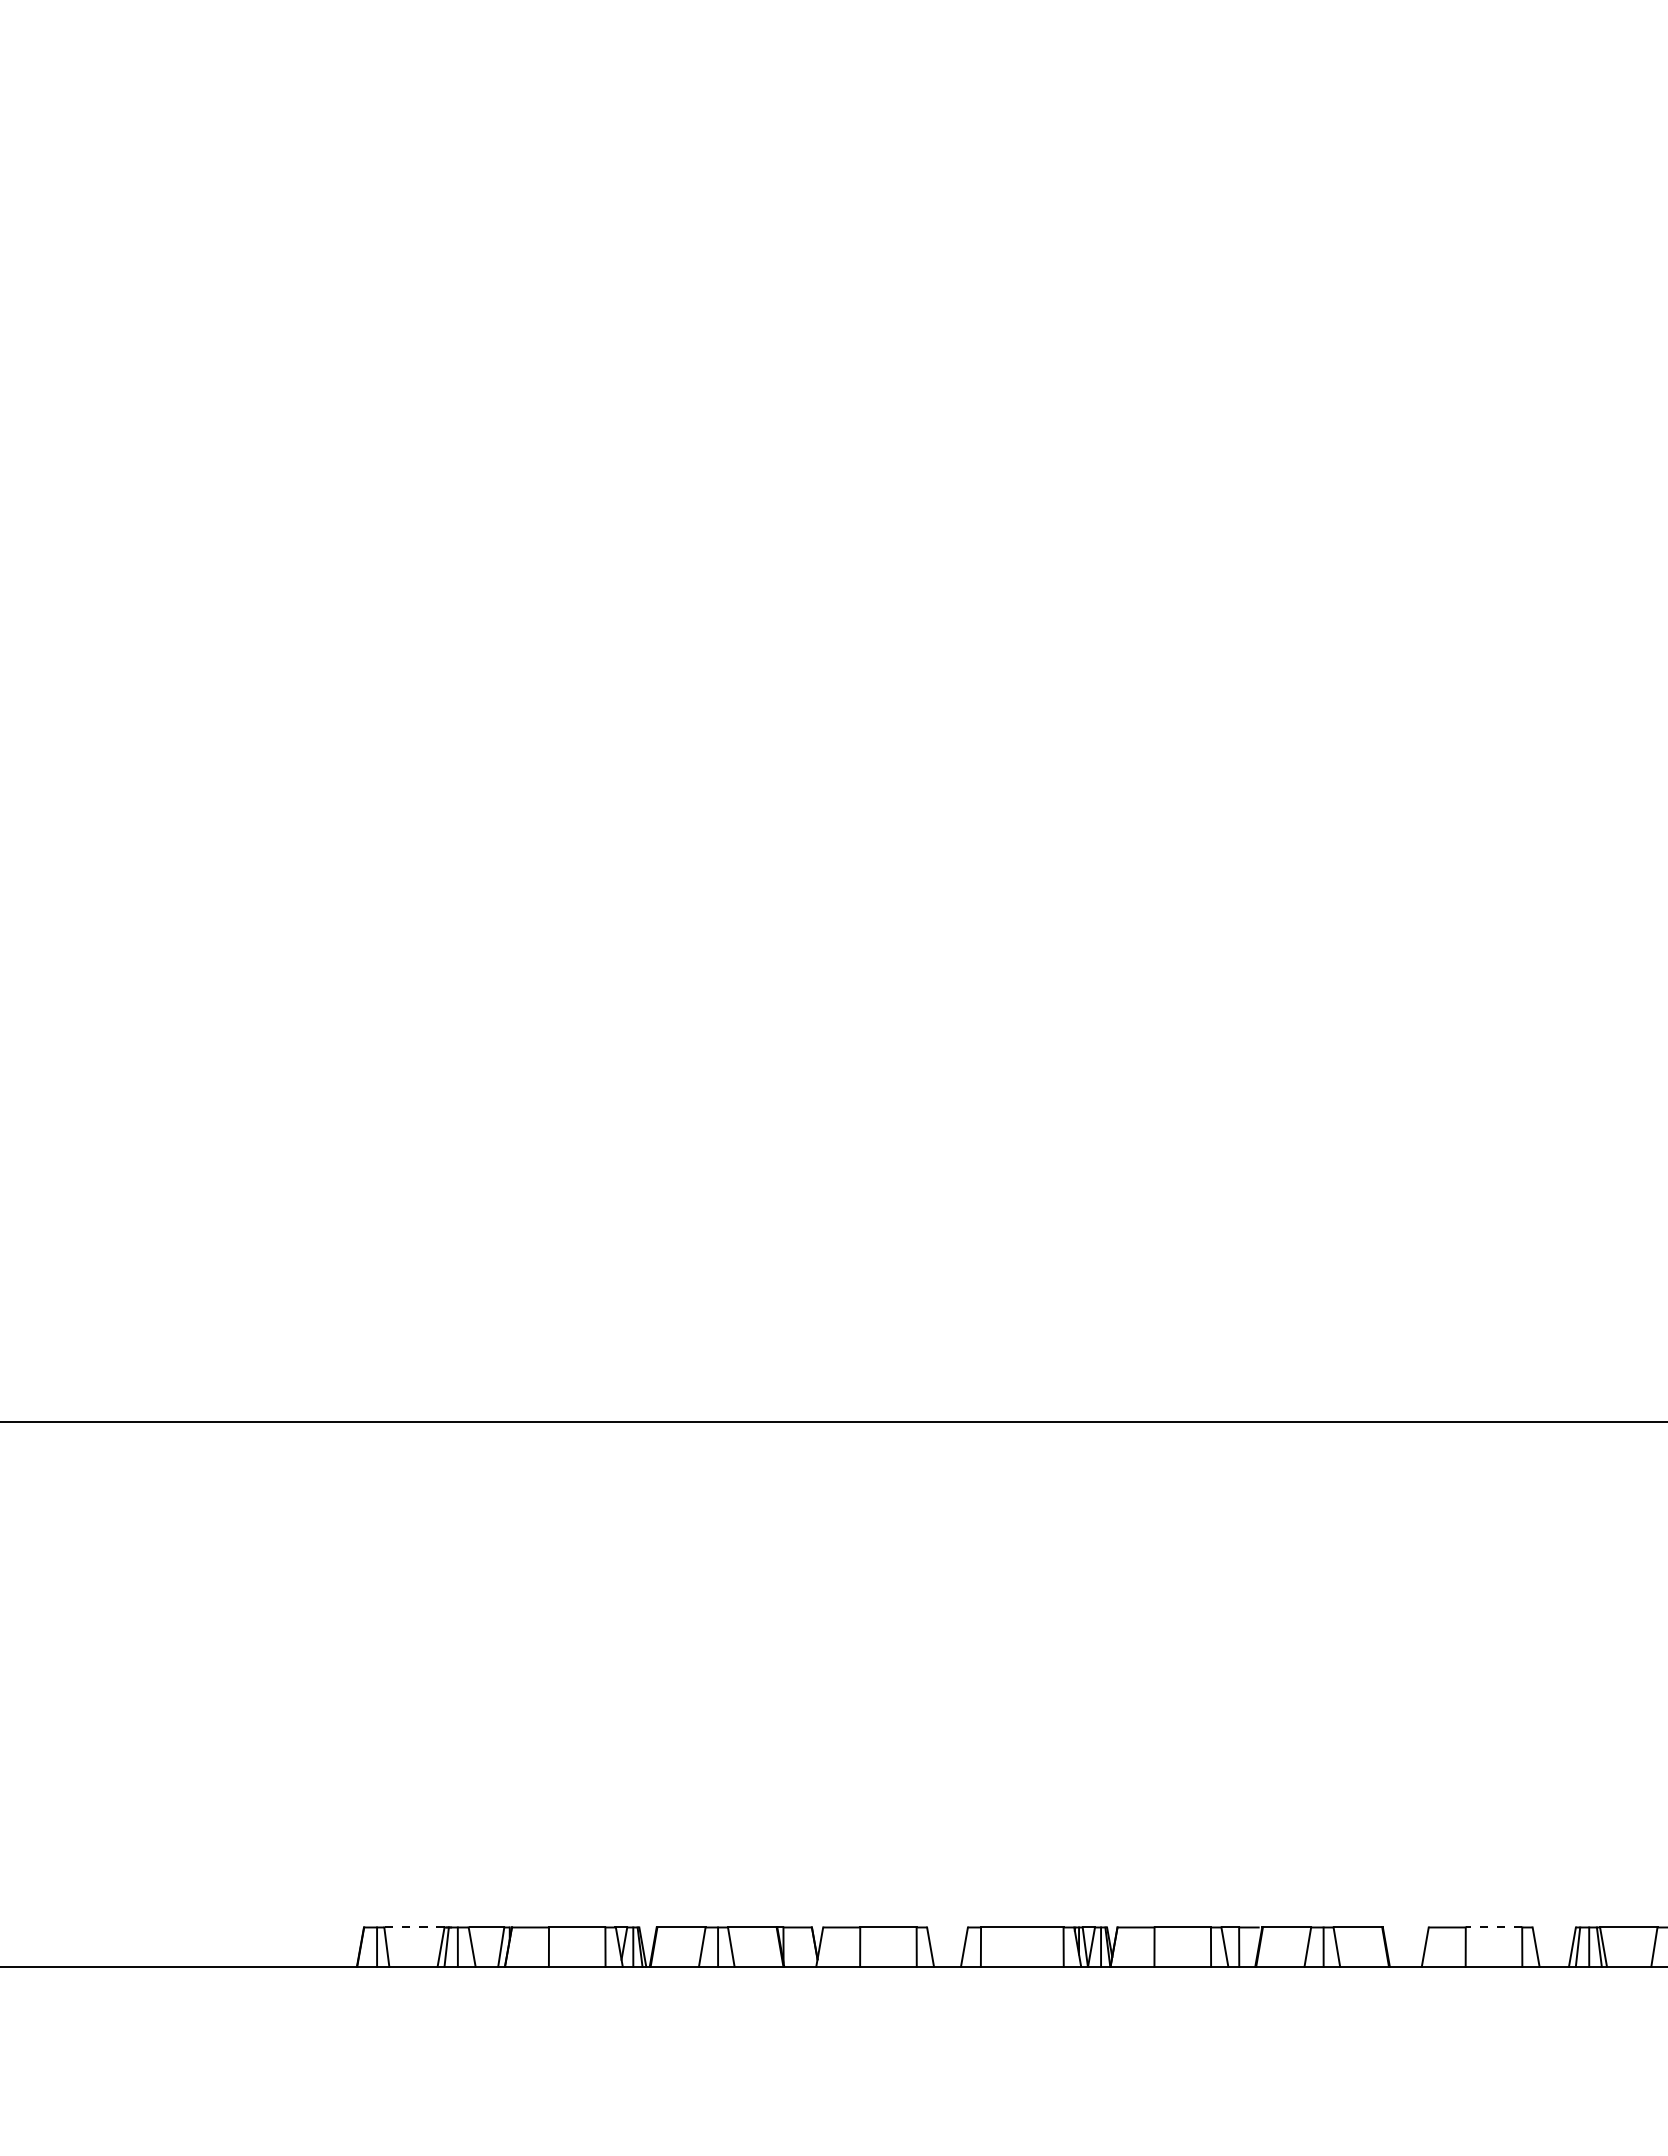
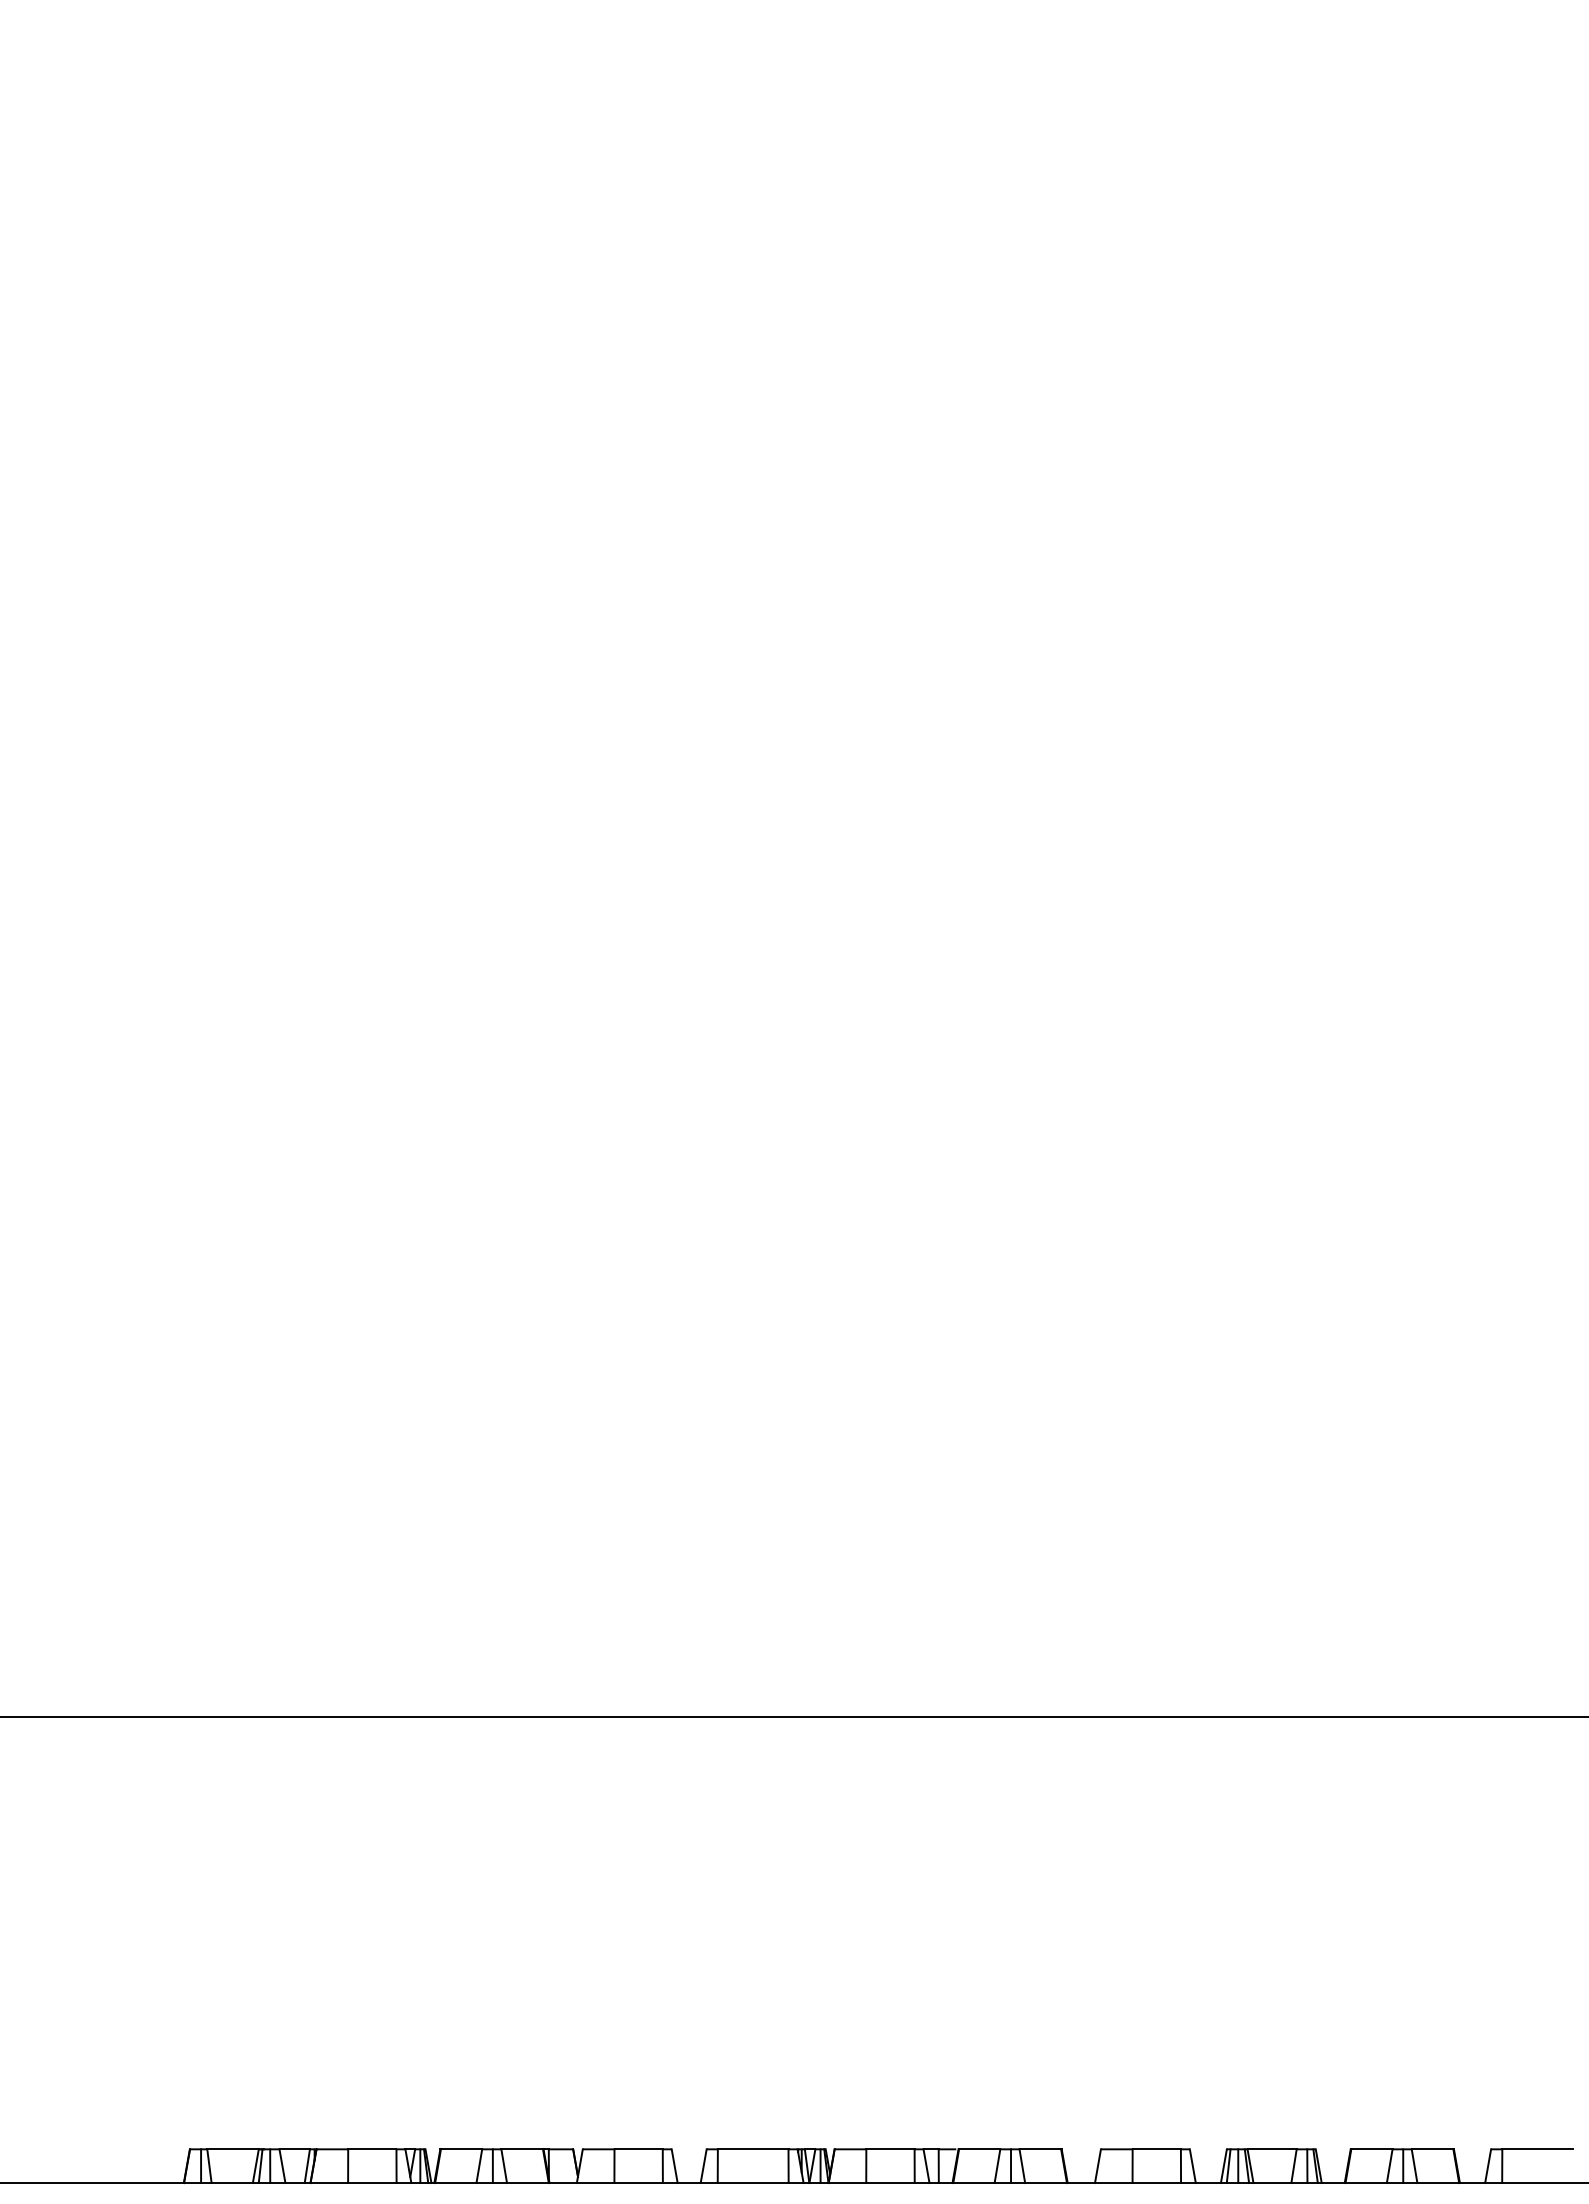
line: (414, 1927) -> (233, 2149), dashed -> solid
line: (1493, 1927) -> (1156, 2149), dashed -> solid

